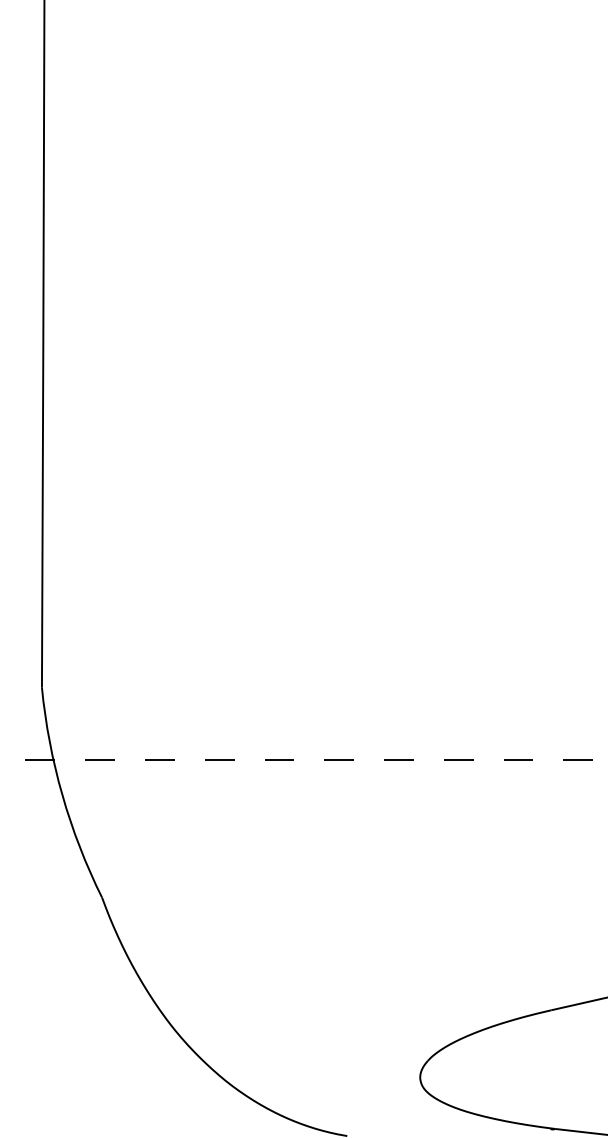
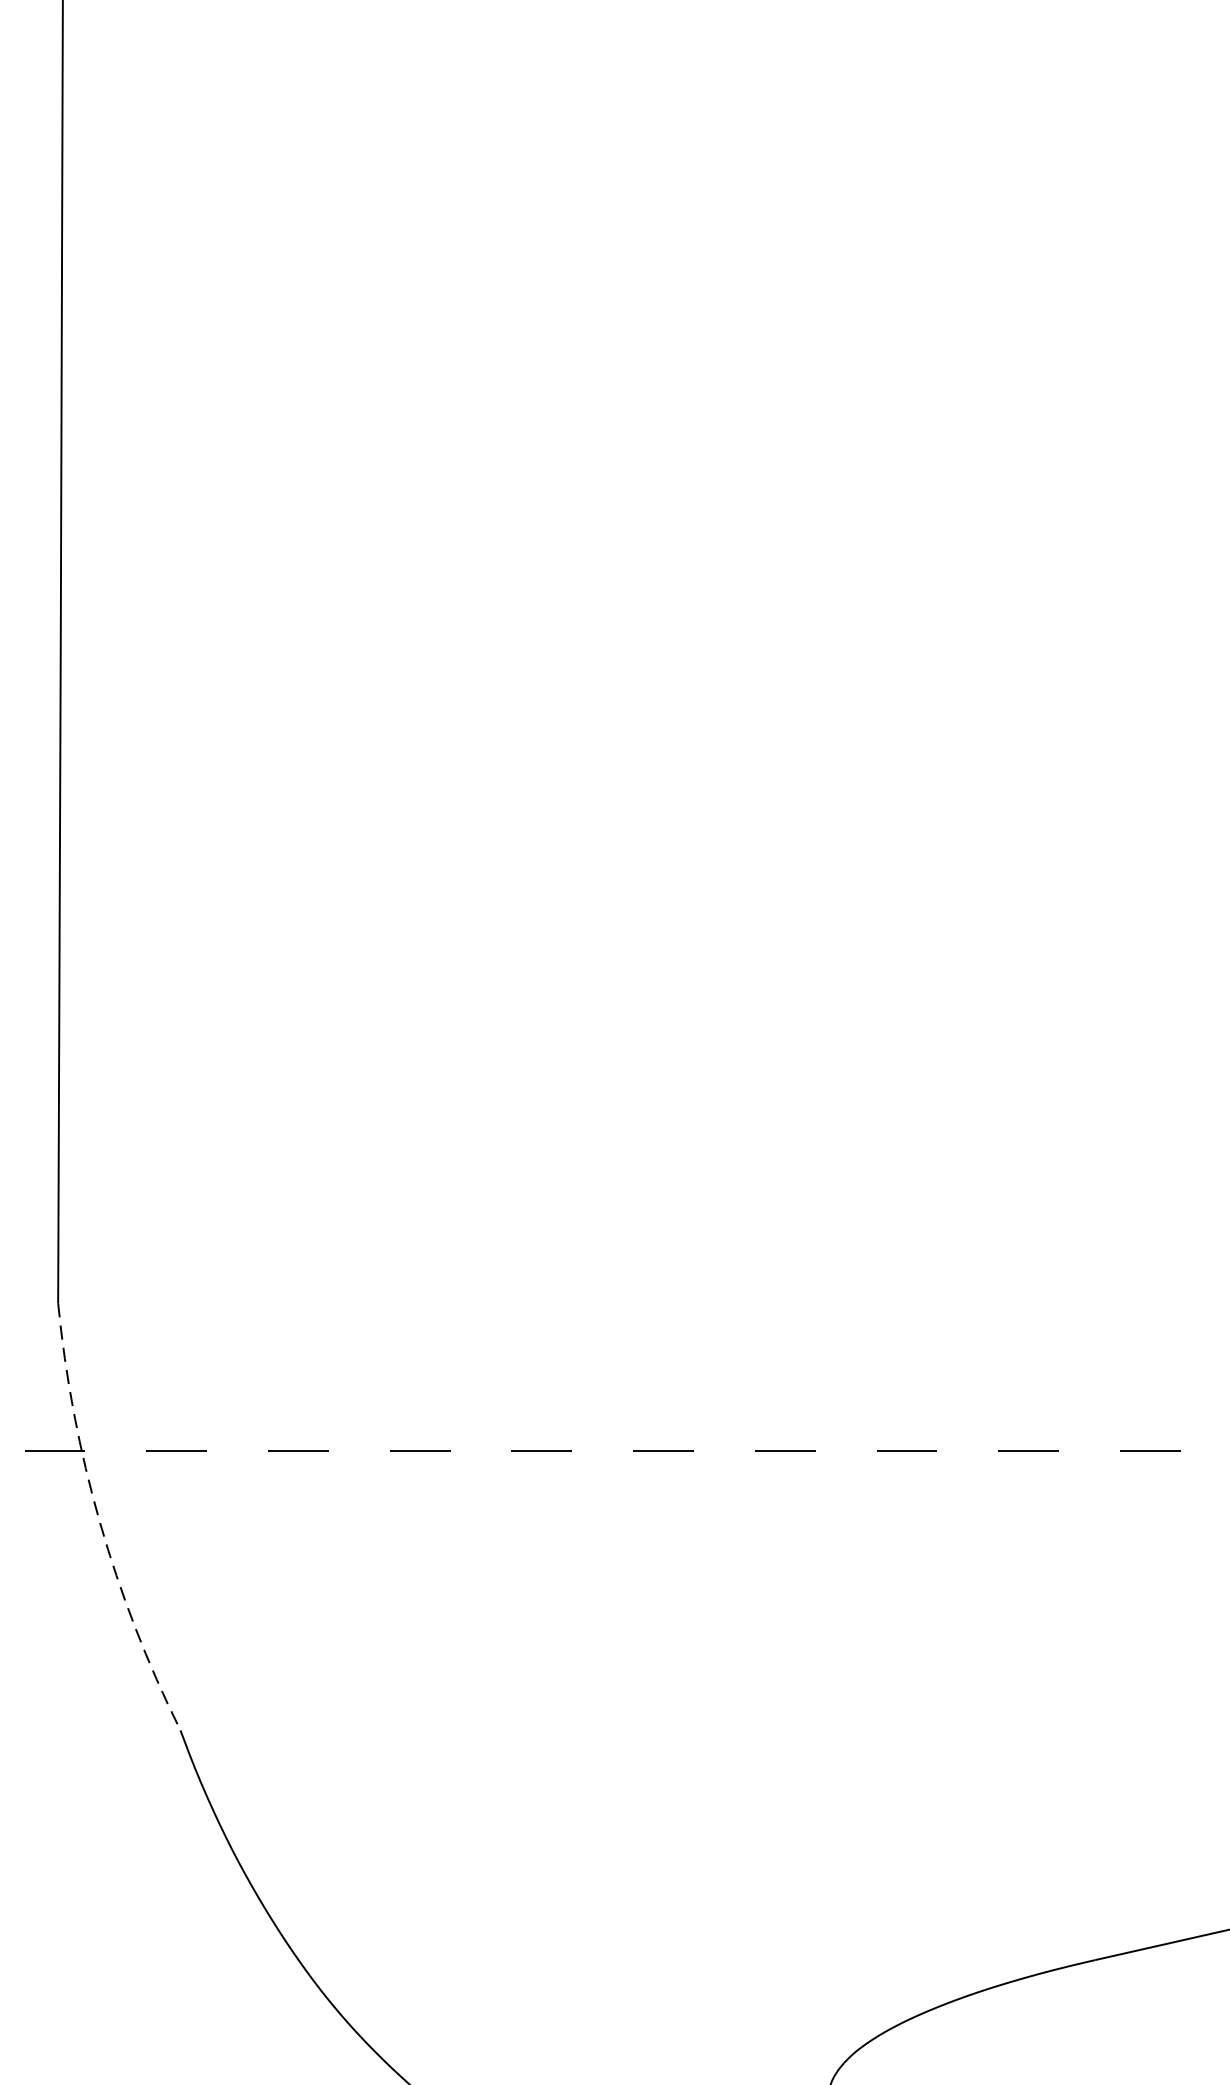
arc: (62, 795) -> (99, 1522), solid -> dashed

